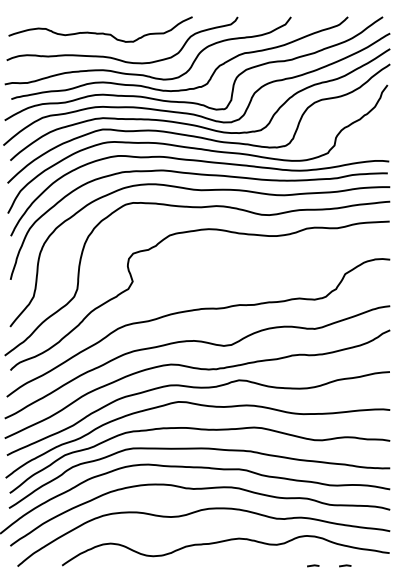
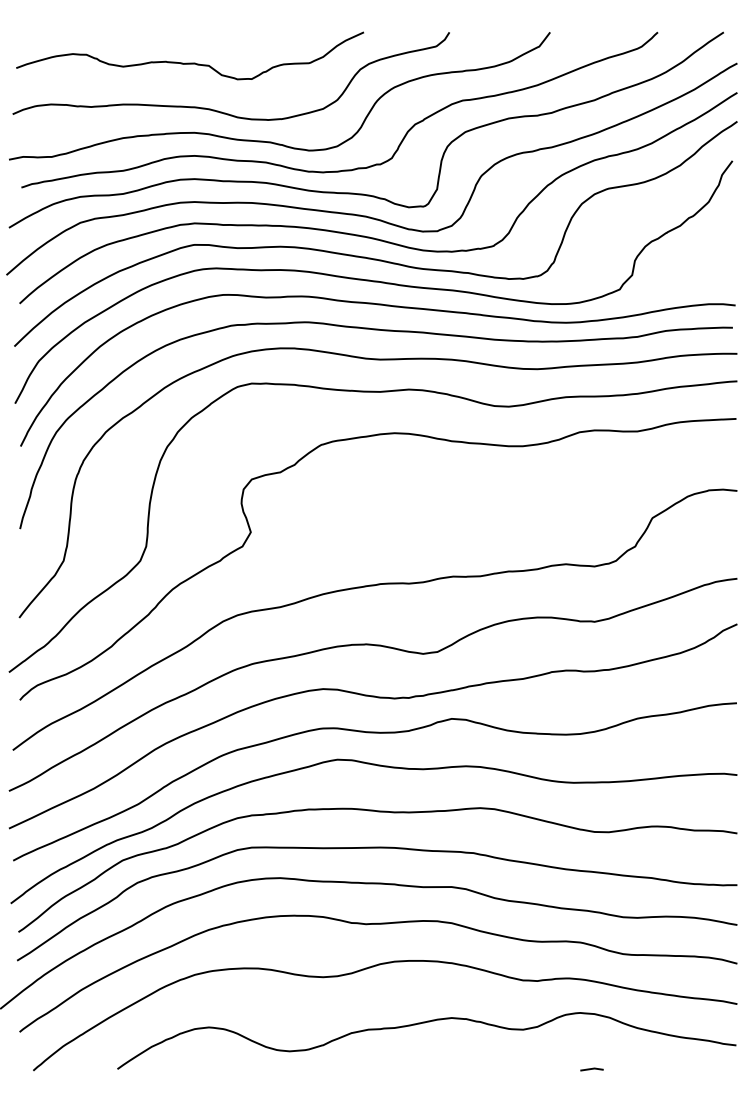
line: (345, 565) -> (652, 1068), removed

